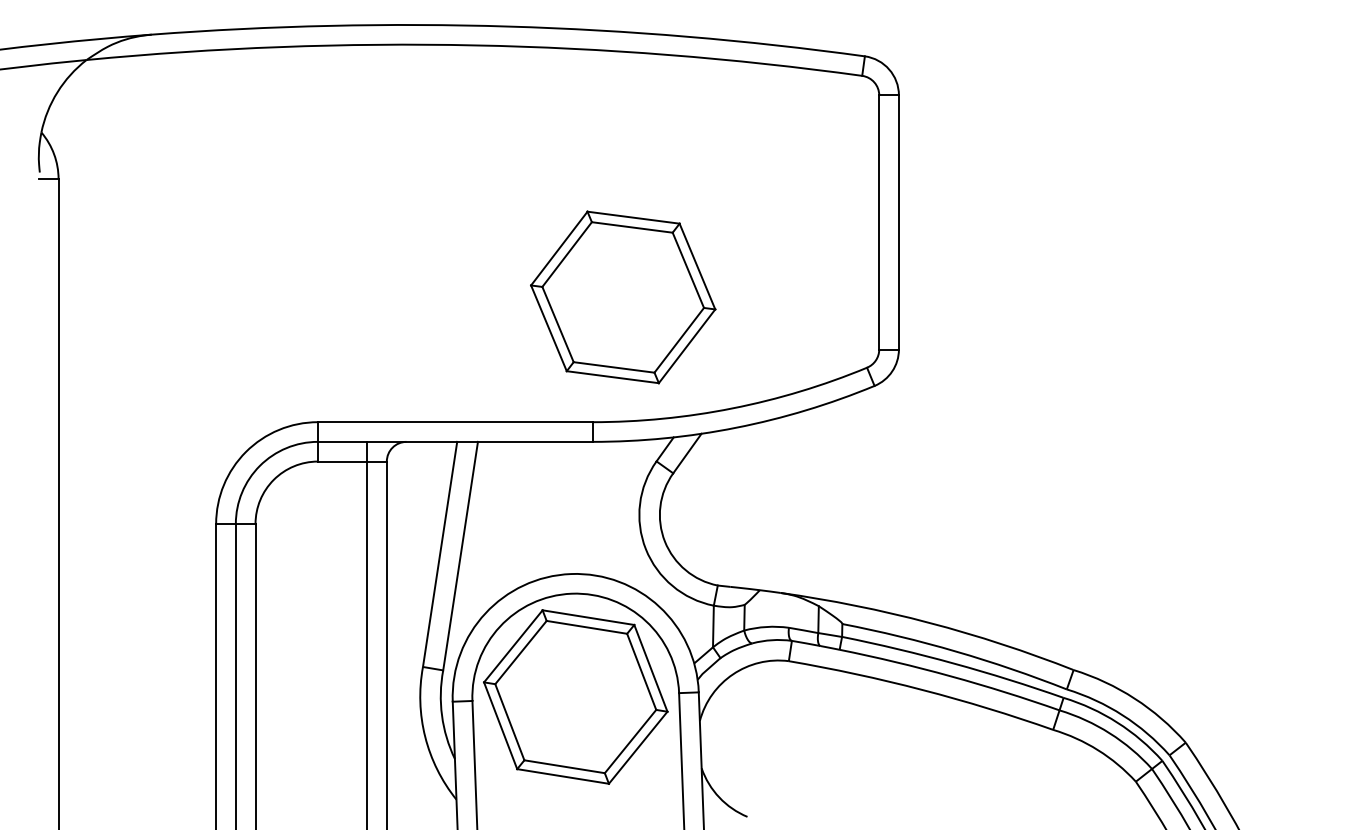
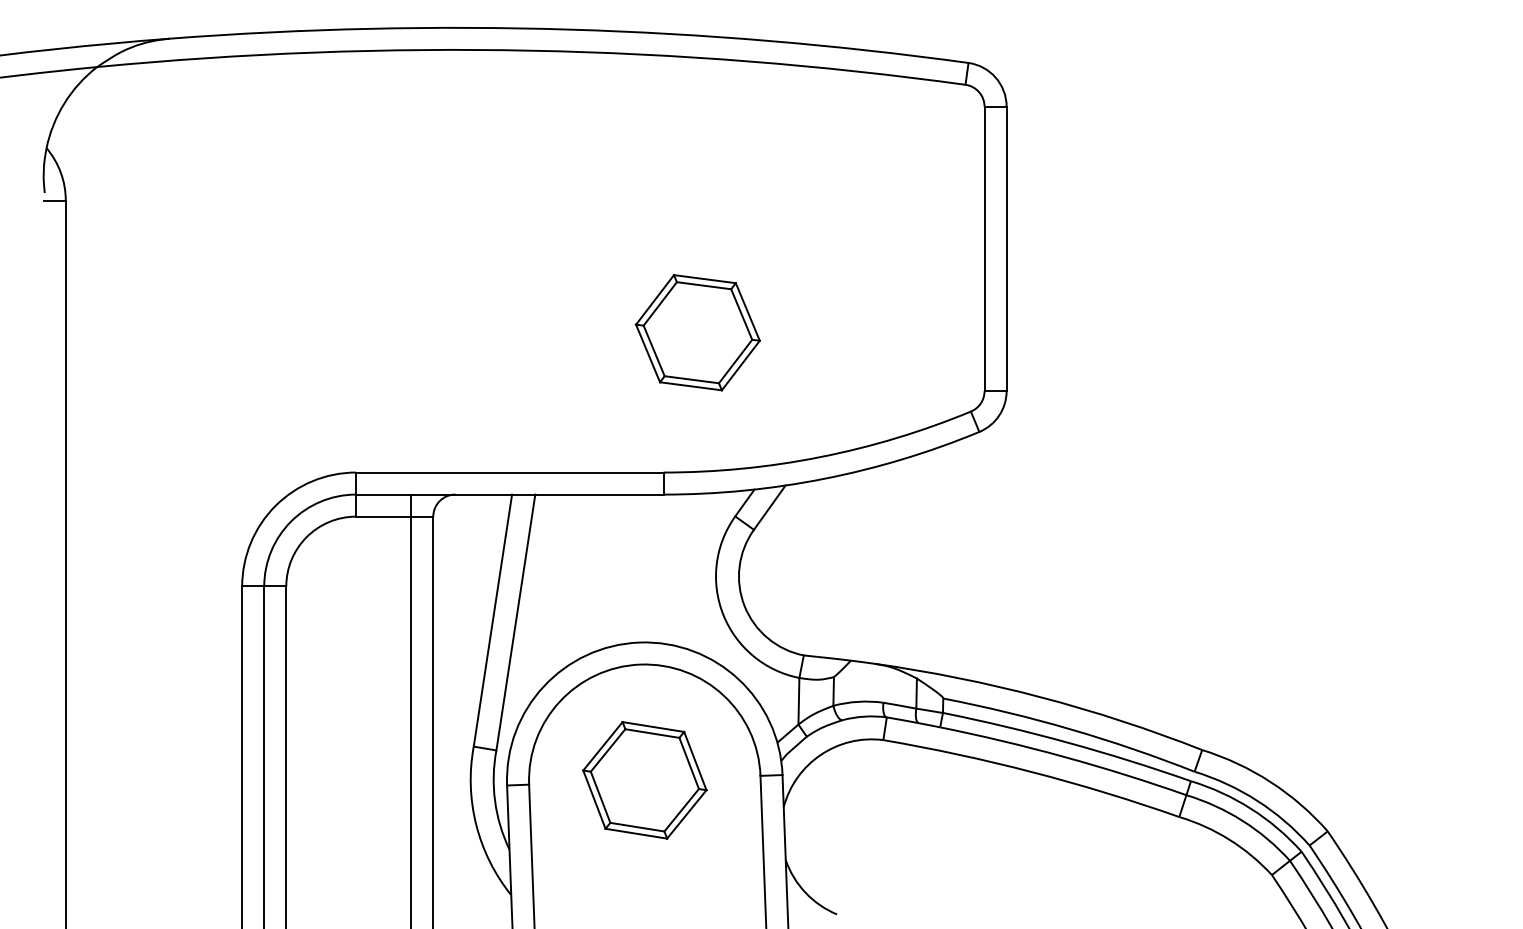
part: (622, 297) -> (697, 332), size x0.6
part: (575, 697) -> (644, 780), size x0.6

